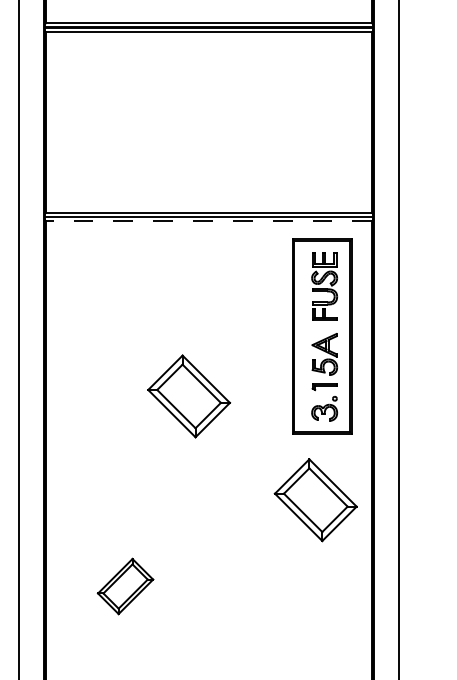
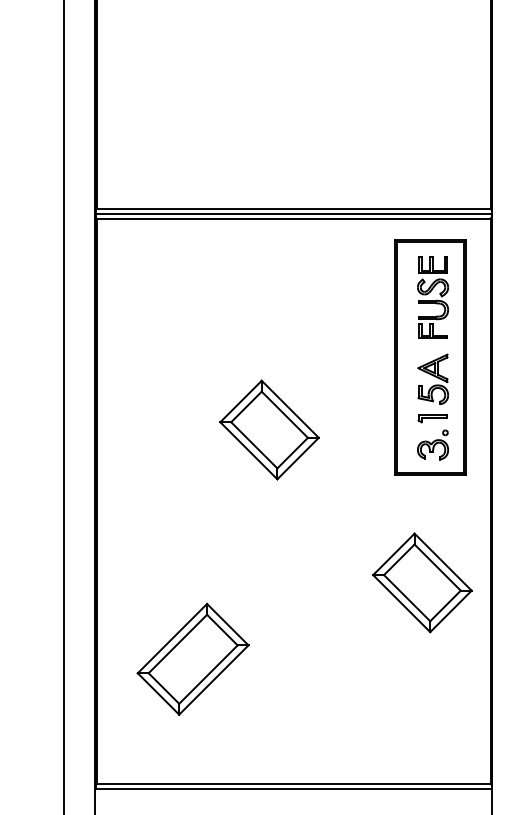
line: (208, 221) -> (292, 219), dashed -> solid
part: (315, 500) -> (422, 583), moved
part: (125, 586) -> (192, 659), size x1.67

